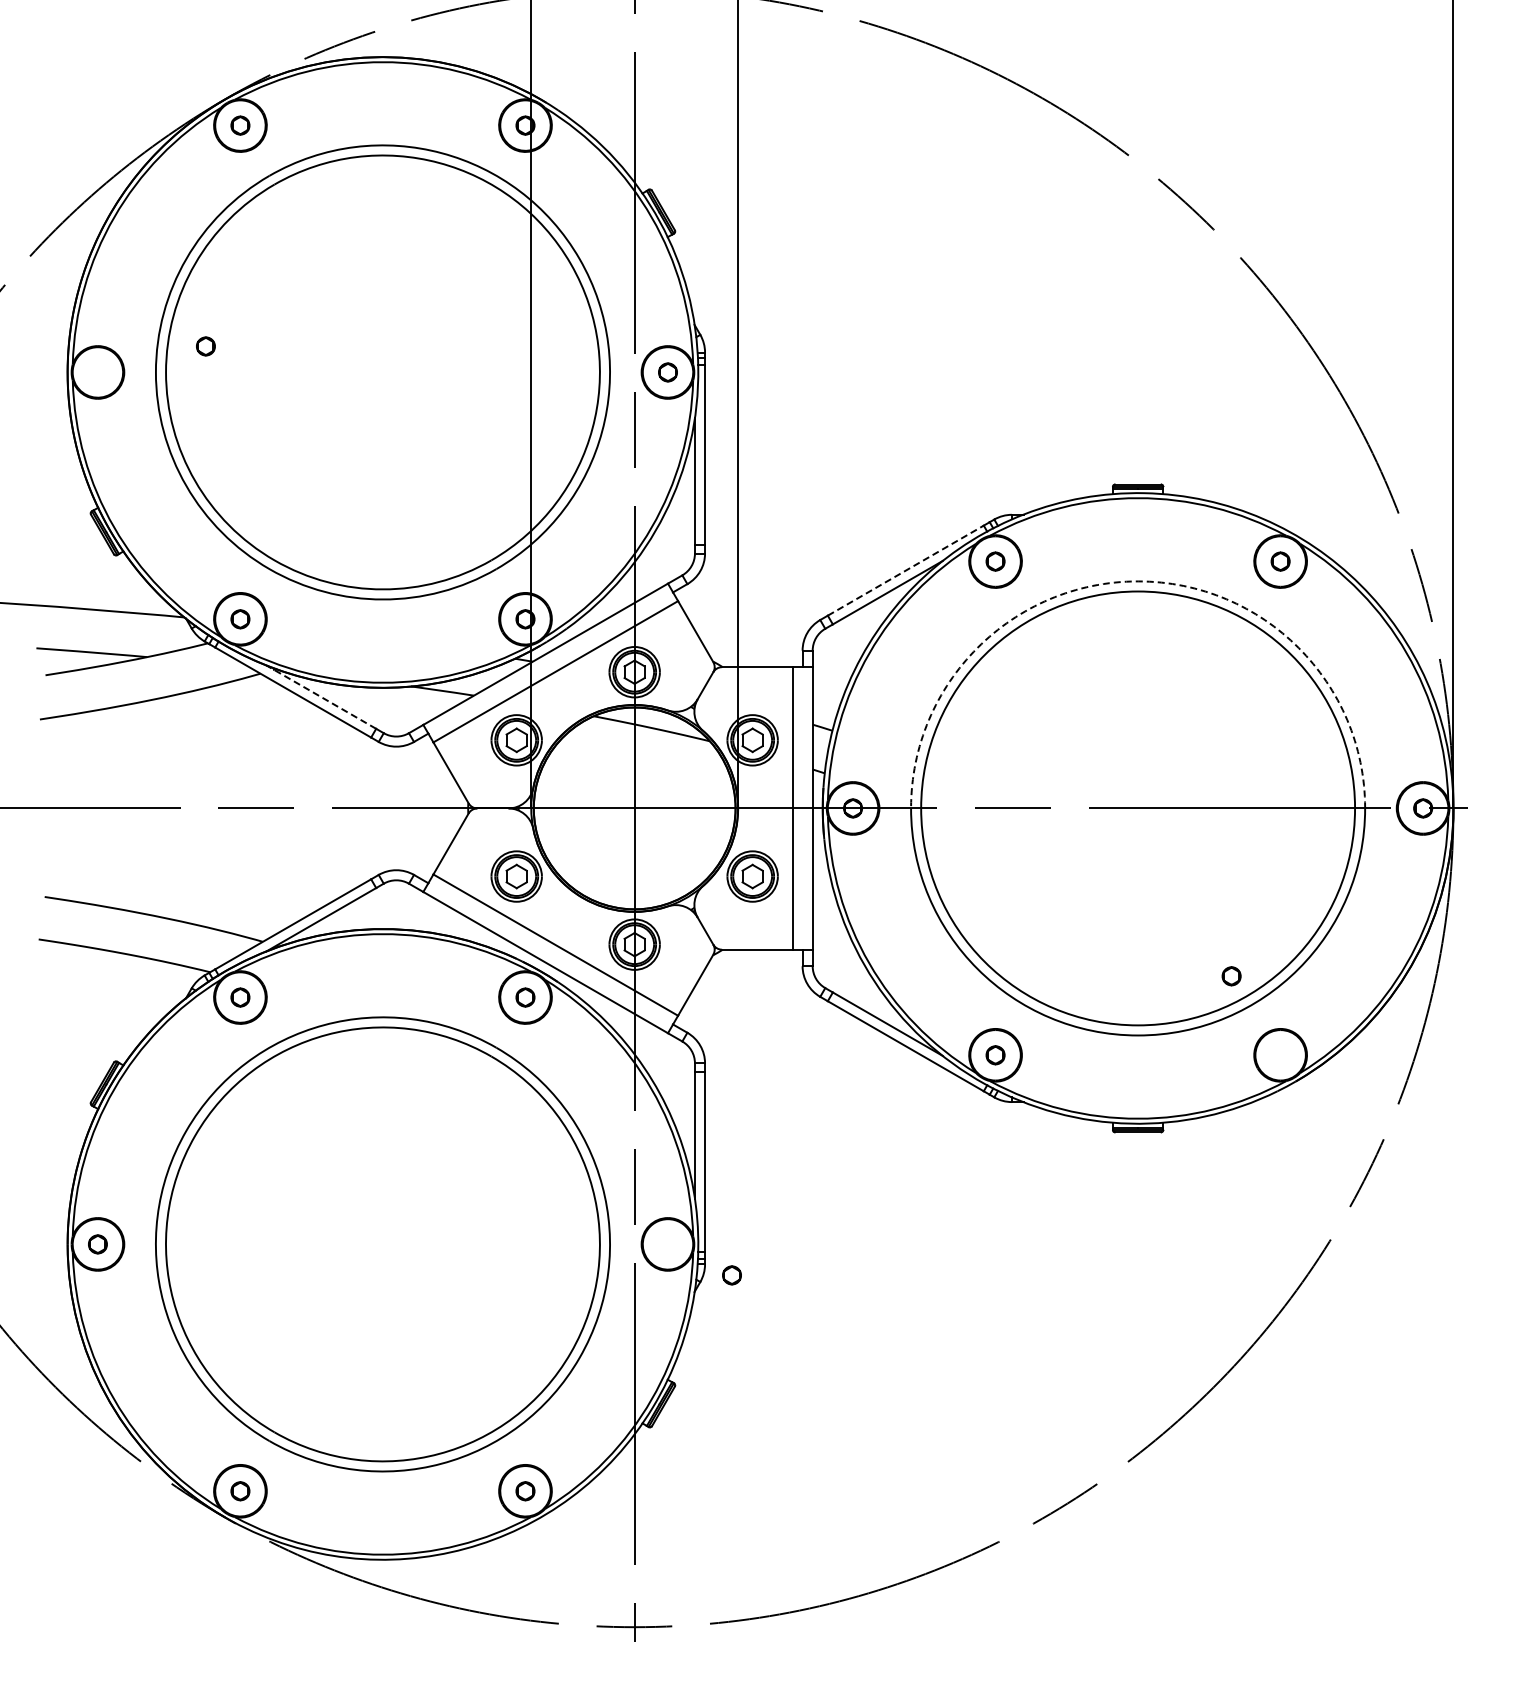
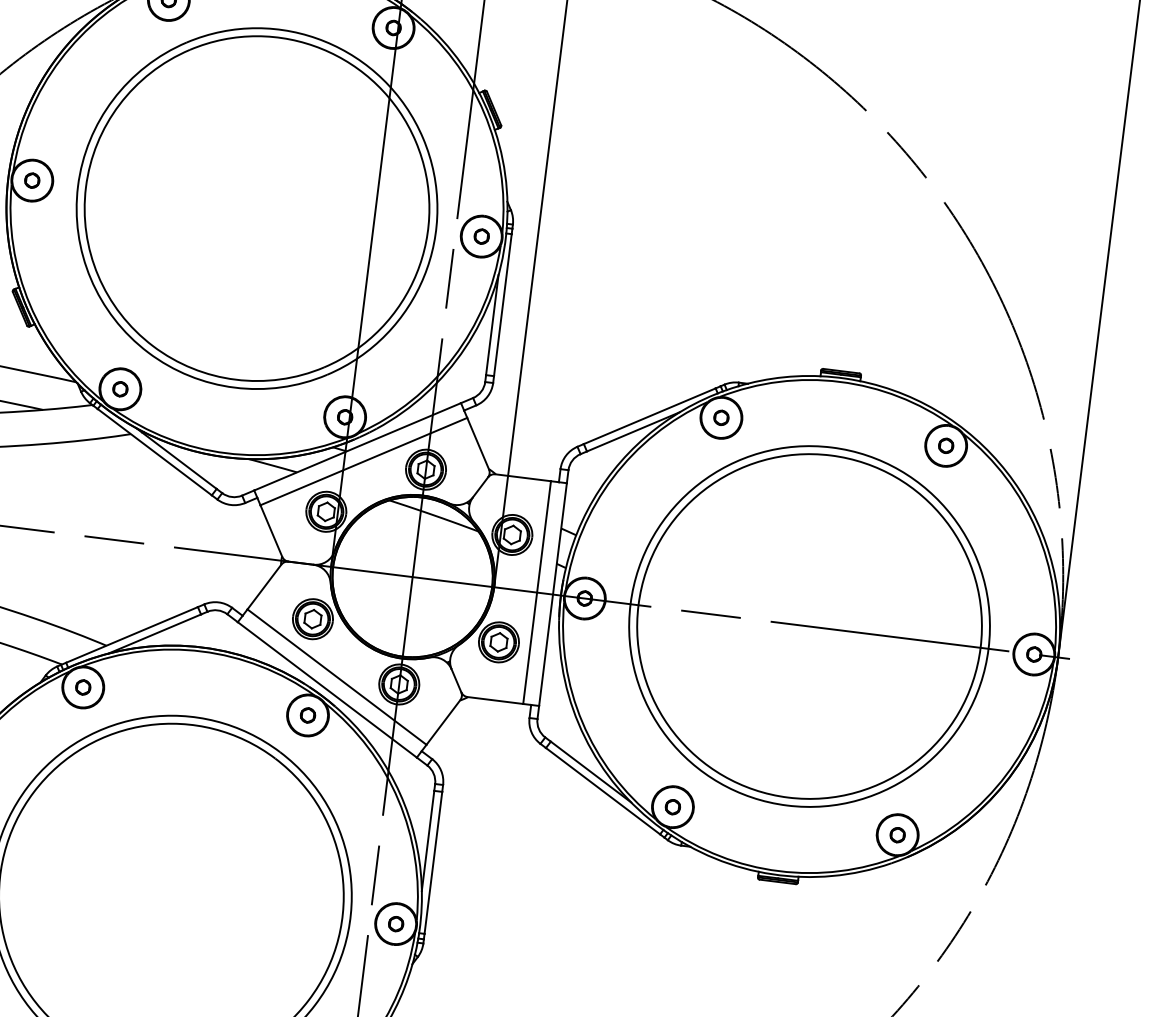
part: (205, 346) -> (31, 180), moved
line: (906, 570) -> (650, 416), dashed -> solid
arc: (1138, 581) -> (832, 447), dashed -> solid
line: (320, 696) -> (175, 457), dashed -> solid
part: (1231, 976) -> (897, 835), moved
part: (731, 1275) -> (395, 924), moved

